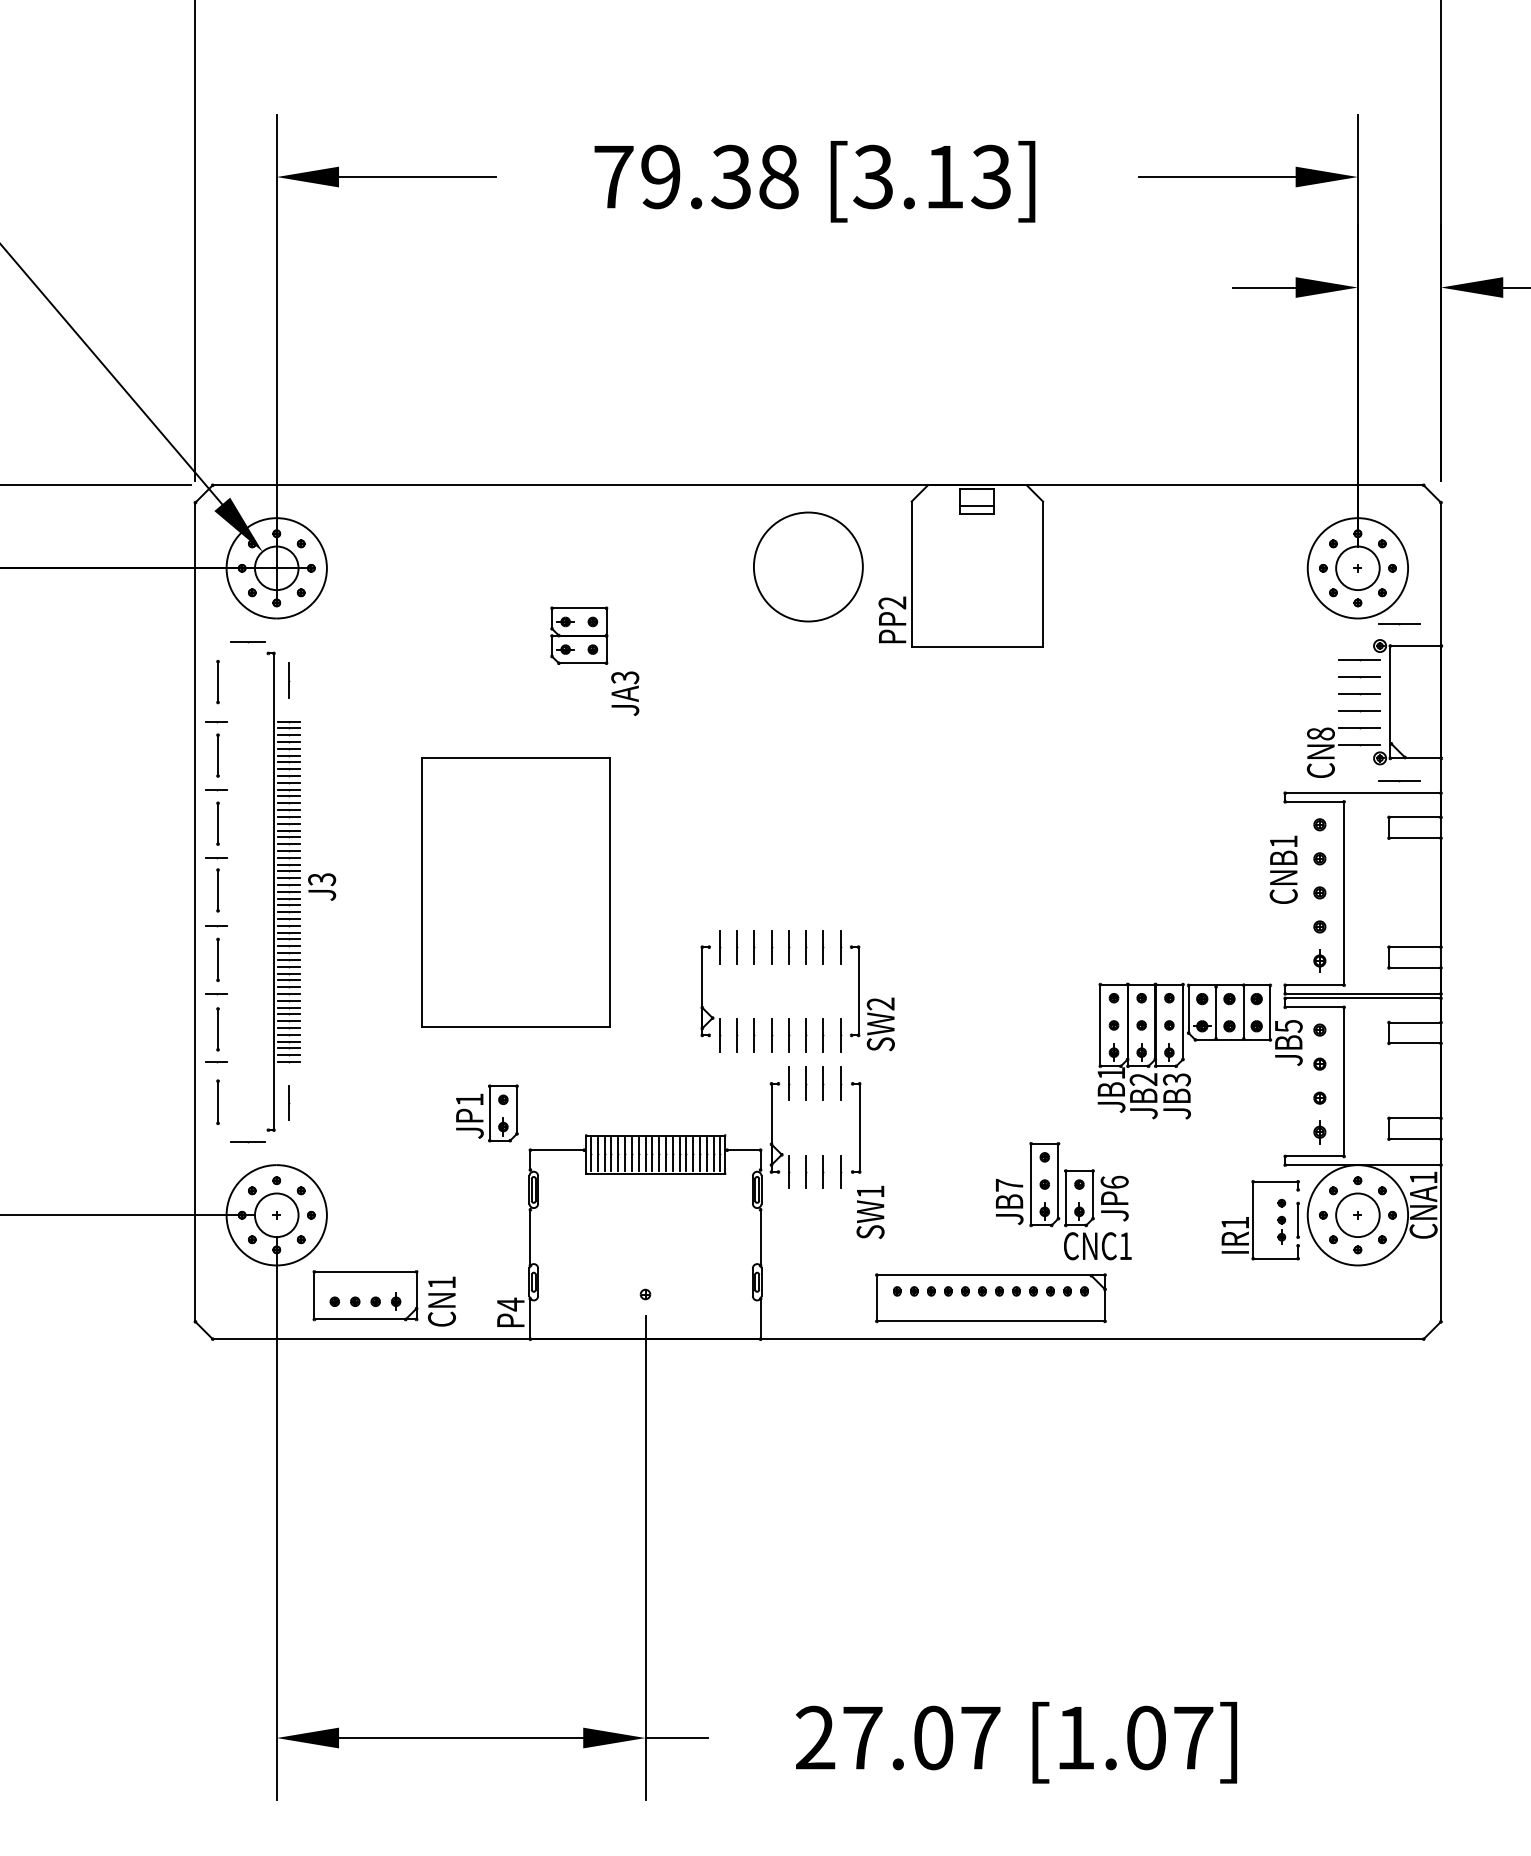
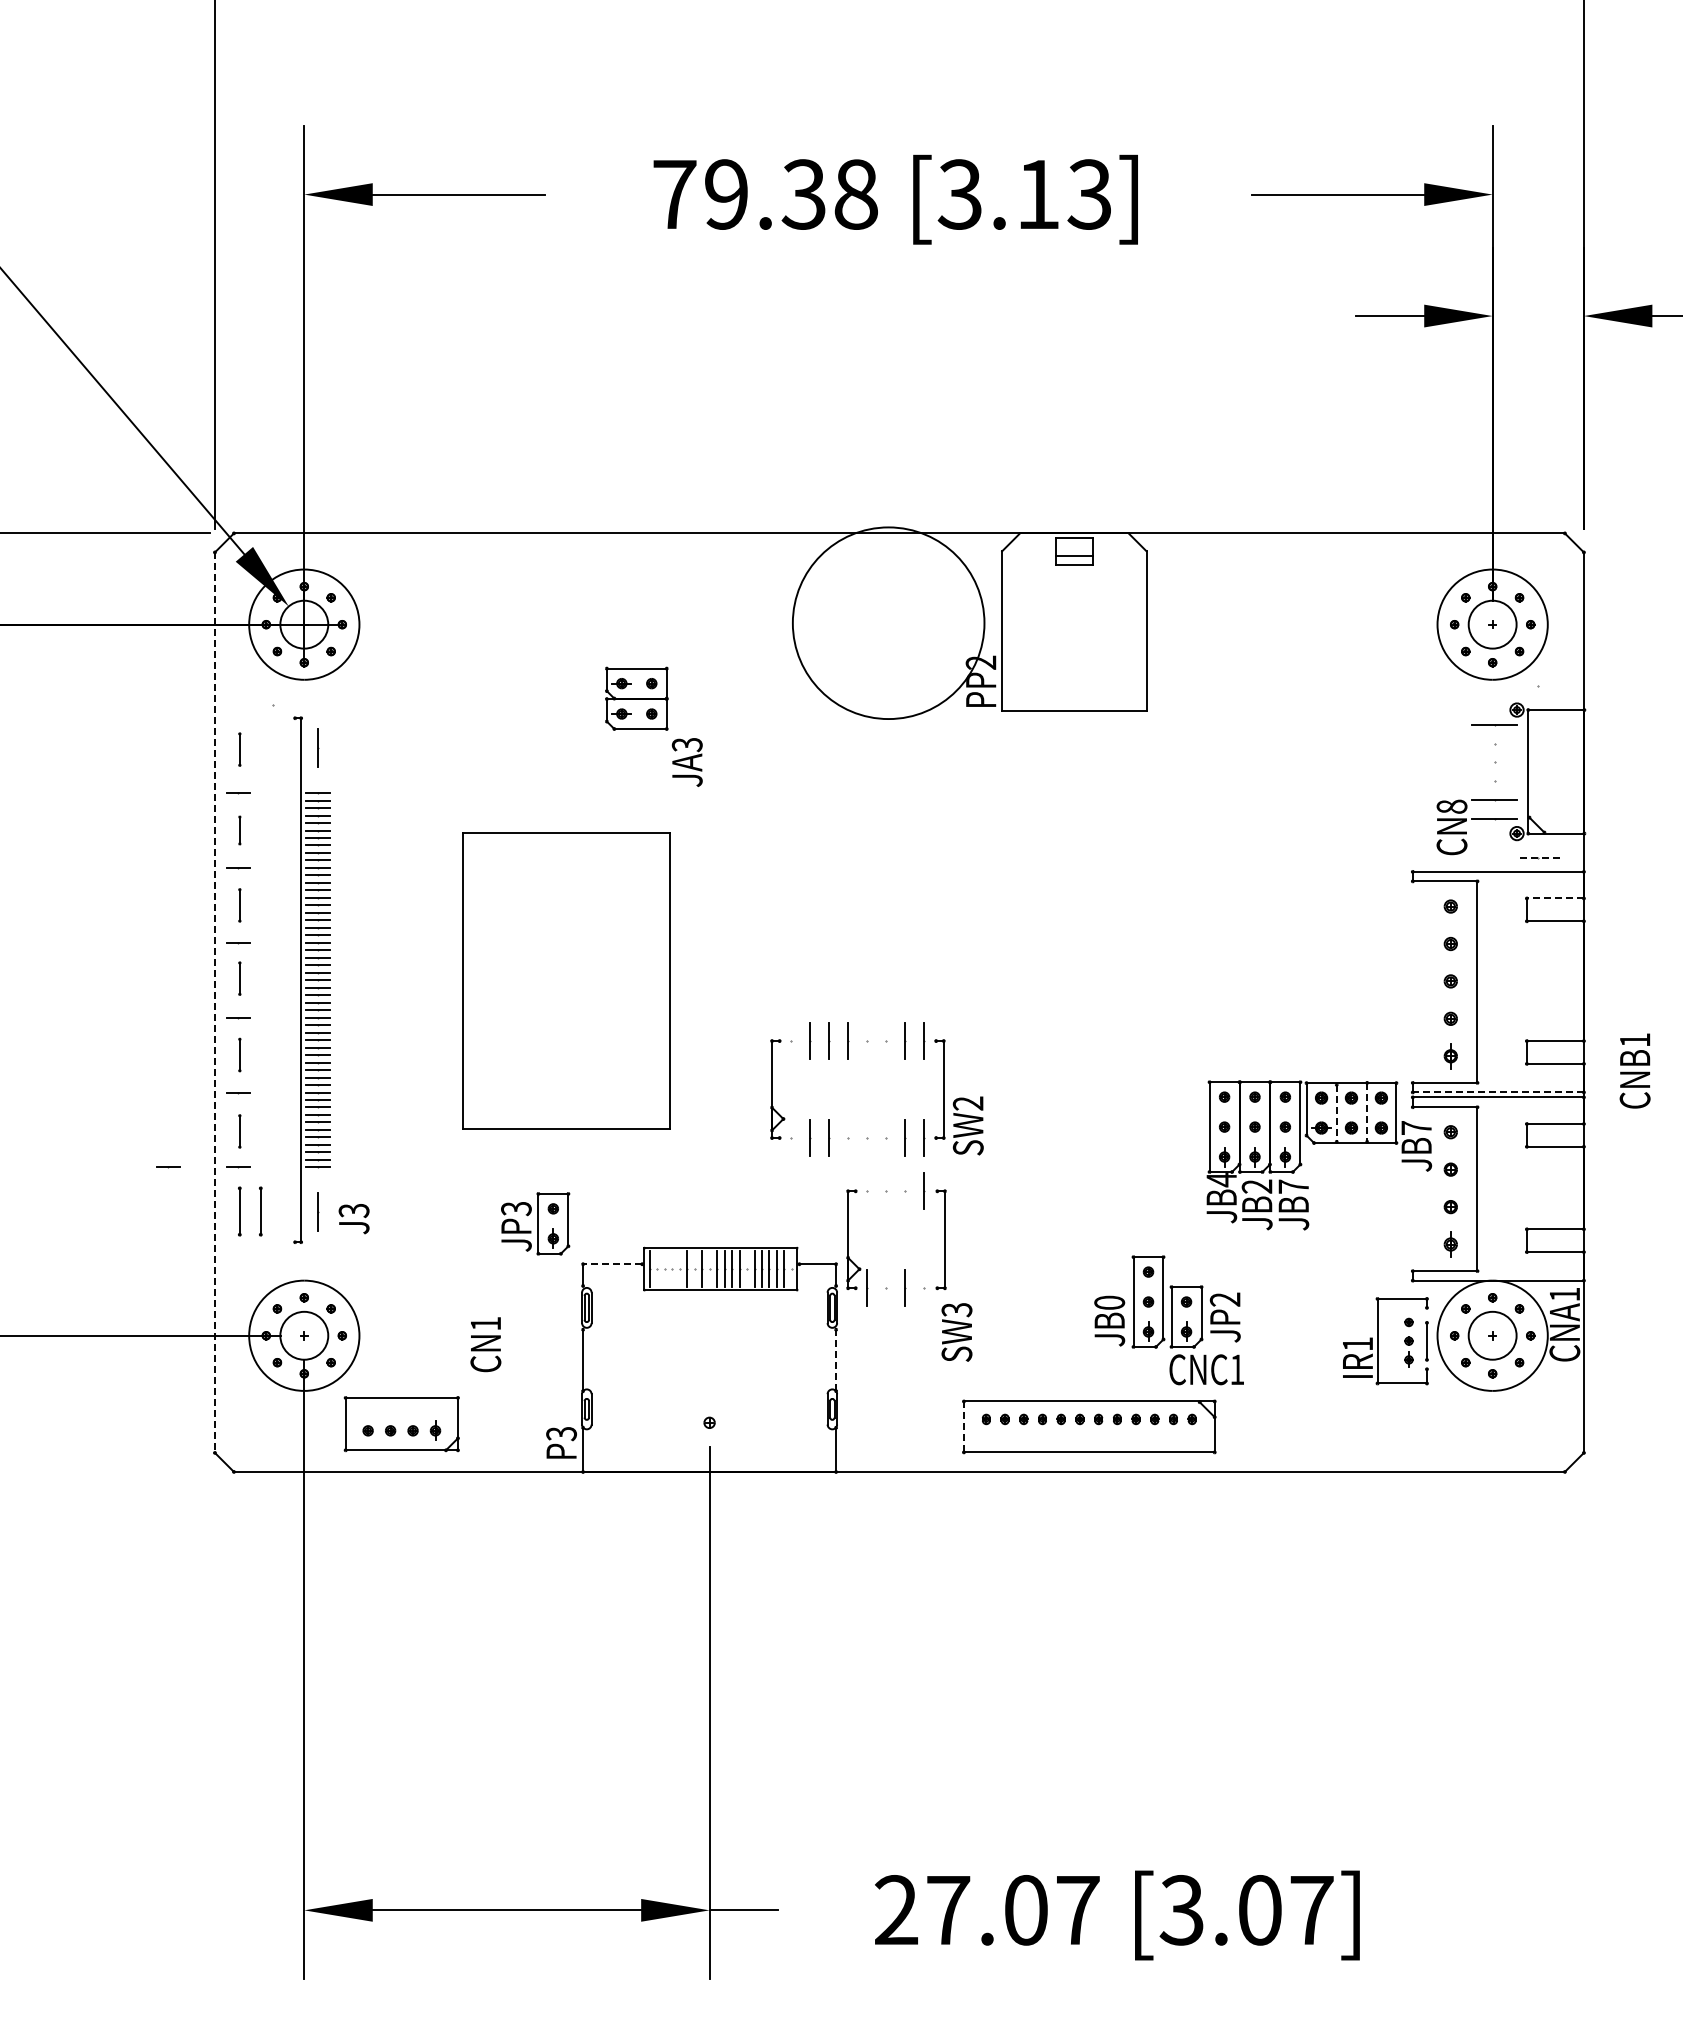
circle: (808, 567) -> (888, 623), size x1.6
line: (1398, 623) -> (1537, 685), removed
line: (247, 641) -> (272, 705), removed
line: (1359, 676) -> (1494, 743), removed
part: (217, 681) -> (239, 749), size x0.7
line: (1359, 693) -> (1494, 762), removed
line: (1359, 711) -> (1494, 781), removed
part: (217, 755) -> (239, 830), size x0.6
line: (1398, 780) -> (1537, 857), solid -> dashed
line: (1415, 817) -> (1555, 898), solid -> dashed
part: (217, 823) -> (239, 905), size x0.7
text: (1283, 869) -> (1634, 1070), moved
text: (321, 887) -> (353, 1219), moved
part: (217, 890) -> (239, 978), size x0.7
line: (195, 912) -> (214, 1003), solid -> dashed
line: (720, 947) -> (791, 1041), removed
line: (789, 947) -> (867, 1041), removed
line: (806, 947) -> (886, 1041), removed
part: (217, 959) -> (239, 1054), size x0.7
line: (1363, 993) -> (1498, 1092), solid -> dashed
line: (1244, 1012) -> (1367, 1112), solid -> dashed
line: (1215, 1013) -> (1336, 1113), solid -> dashed
text: (1288, 1026) -> (1416, 1128), JB5 -> JB7
part: (217, 1029) -> (239, 1131), size x0.7
line: (720, 1034) -> (791, 1137), removed
line: (771, 1034) -> (848, 1137), removed
line: (789, 1034) -> (867, 1137), removed
line: (806, 1034) -> (886, 1137), removed
line: (153, 1062) -> (168, 1167), added
text: (1111, 1074) -> (1221, 1180), JB1 -> JB4
text: (1176, 1079) -> (1293, 1186), JB3 -> JB7
line: (789, 1084) -> (867, 1191), removed
line: (806, 1084) -> (886, 1191), removed
line: (823, 1084) -> (905, 1191), removed
text: (469, 1100) -> (516, 1209), JP1 -> JP3
part: (236, 1102) -> (260, 1211), added
line: (247, 1142) -> (272, 1255), removed
line: (557, 1150) -> (612, 1264), solid -> dashed
line: (598, 1154) -> (657, 1268), removed
line: (604, 1154) -> (664, 1268), removed
line: (611, 1154) -> (672, 1268), removed
line: (618, 1154) -> (679, 1268), removed
line: (631, 1154) -> (694, 1268), removed
line: (645, 1154) -> (709, 1268), removed
line: (679, 1154) -> (747, 1268), removed
line: (720, 1154) -> (791, 1268), removed
line: (806, 1172) -> (886, 1288), removed
line: (841, 1172) -> (924, 1288), removed
text: (1113, 1182) -> (1224, 1299), JP6 -> JP2
text: (1009, 1185) -> (1109, 1302), JB7 -> JB0
text: (870, 1192) -> (956, 1310), SW1 -> SW3
line: (760, 1237) -> (836, 1360), solid -> dashed
line: (876, 1298) -> (963, 1427), solid -> dashed
text: (441, 1301) -> (485, 1344), moved
text: (510, 1304) -> (561, 1433), P4 -> P3
text: (1074, 1738) -> (1181, 1910), [1.07] -> [3.07]

